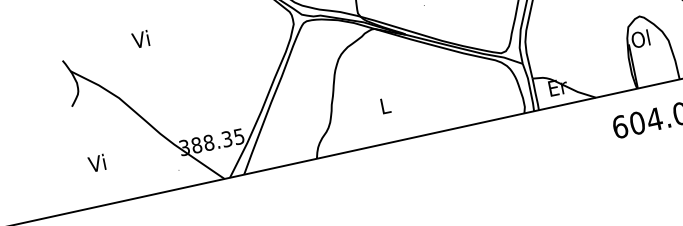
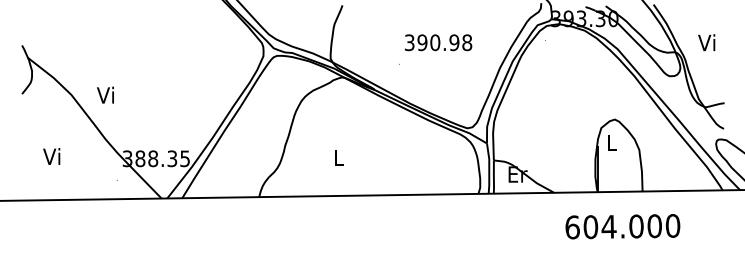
text: (140, 38) -> (105, 94), moved
text: (640, 38) -> (611, 142), Ol -> L
text: (96, 163) -> (51, 156), moved

